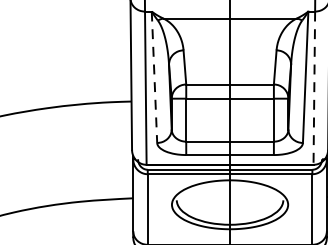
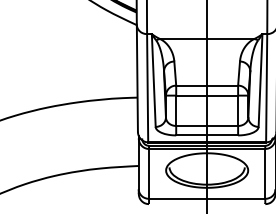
line: (154, 78) -> (153, 81), dashed -> solid
line: (314, 88) -> (266, 88), dashed -> solid

